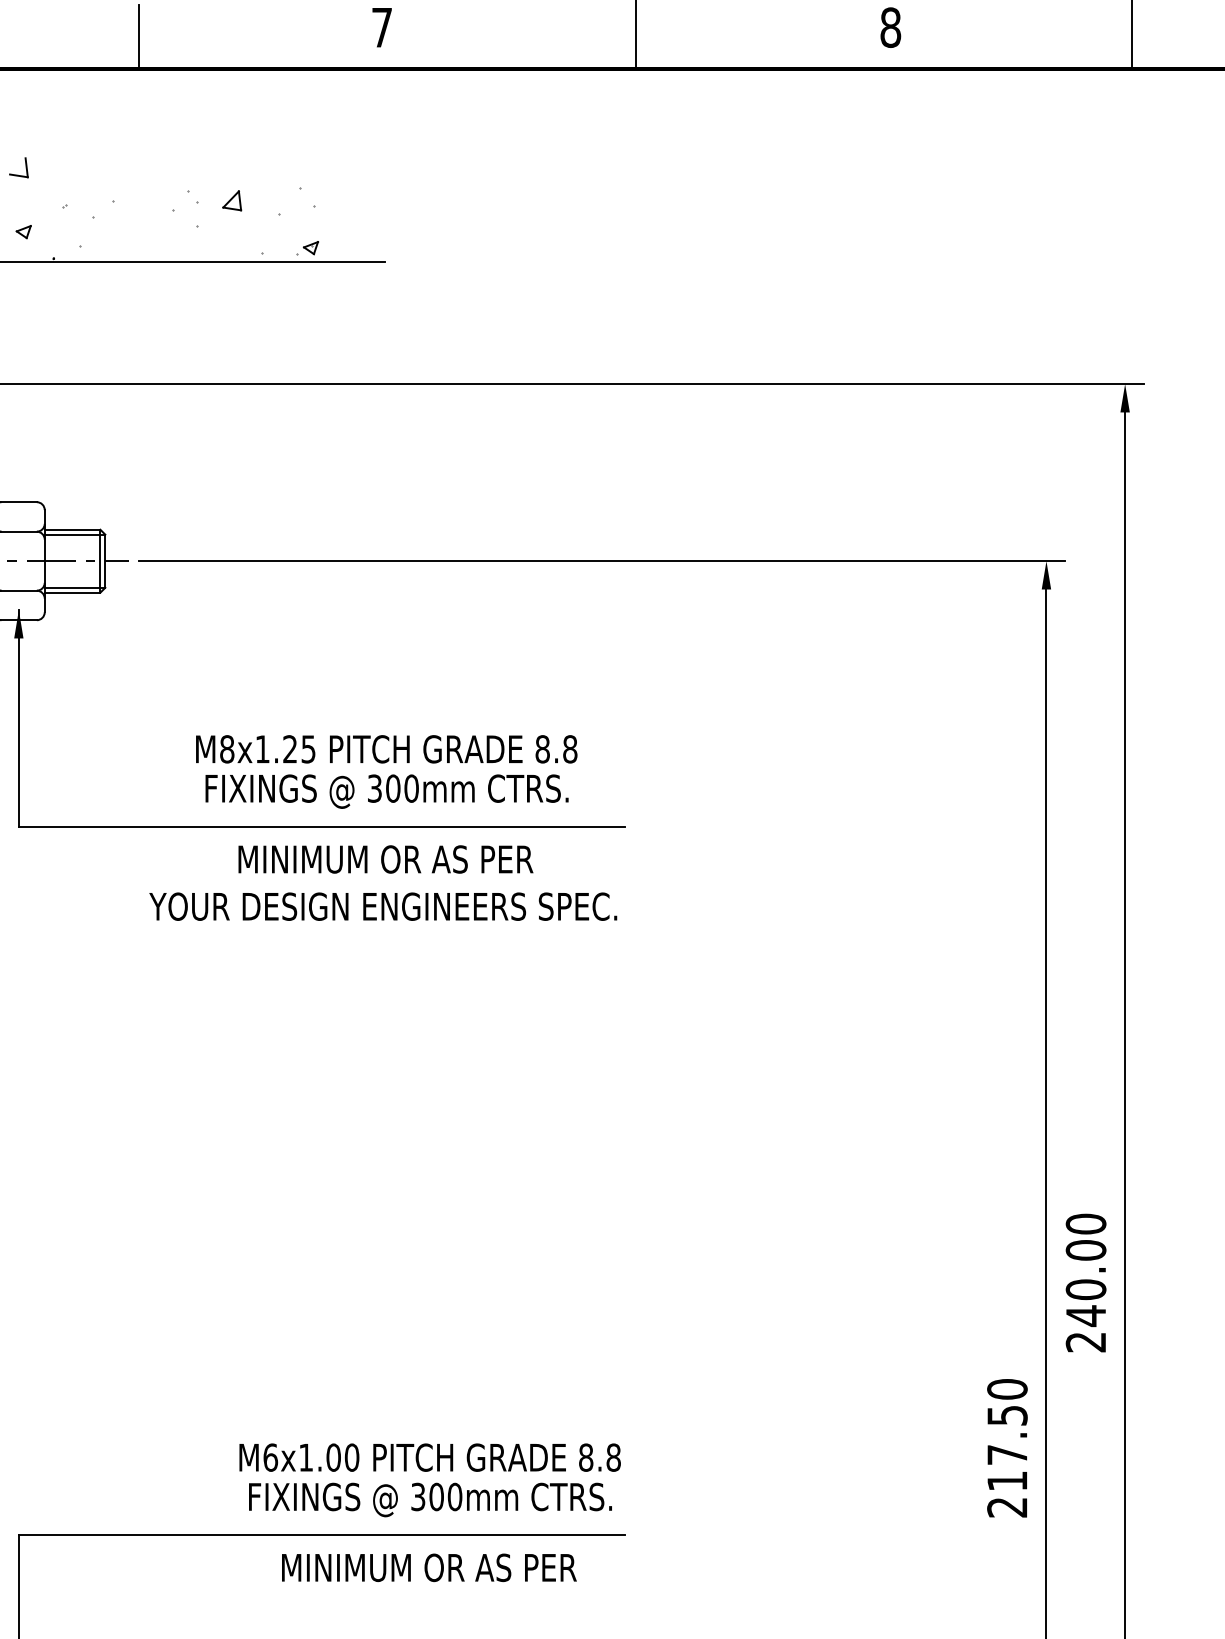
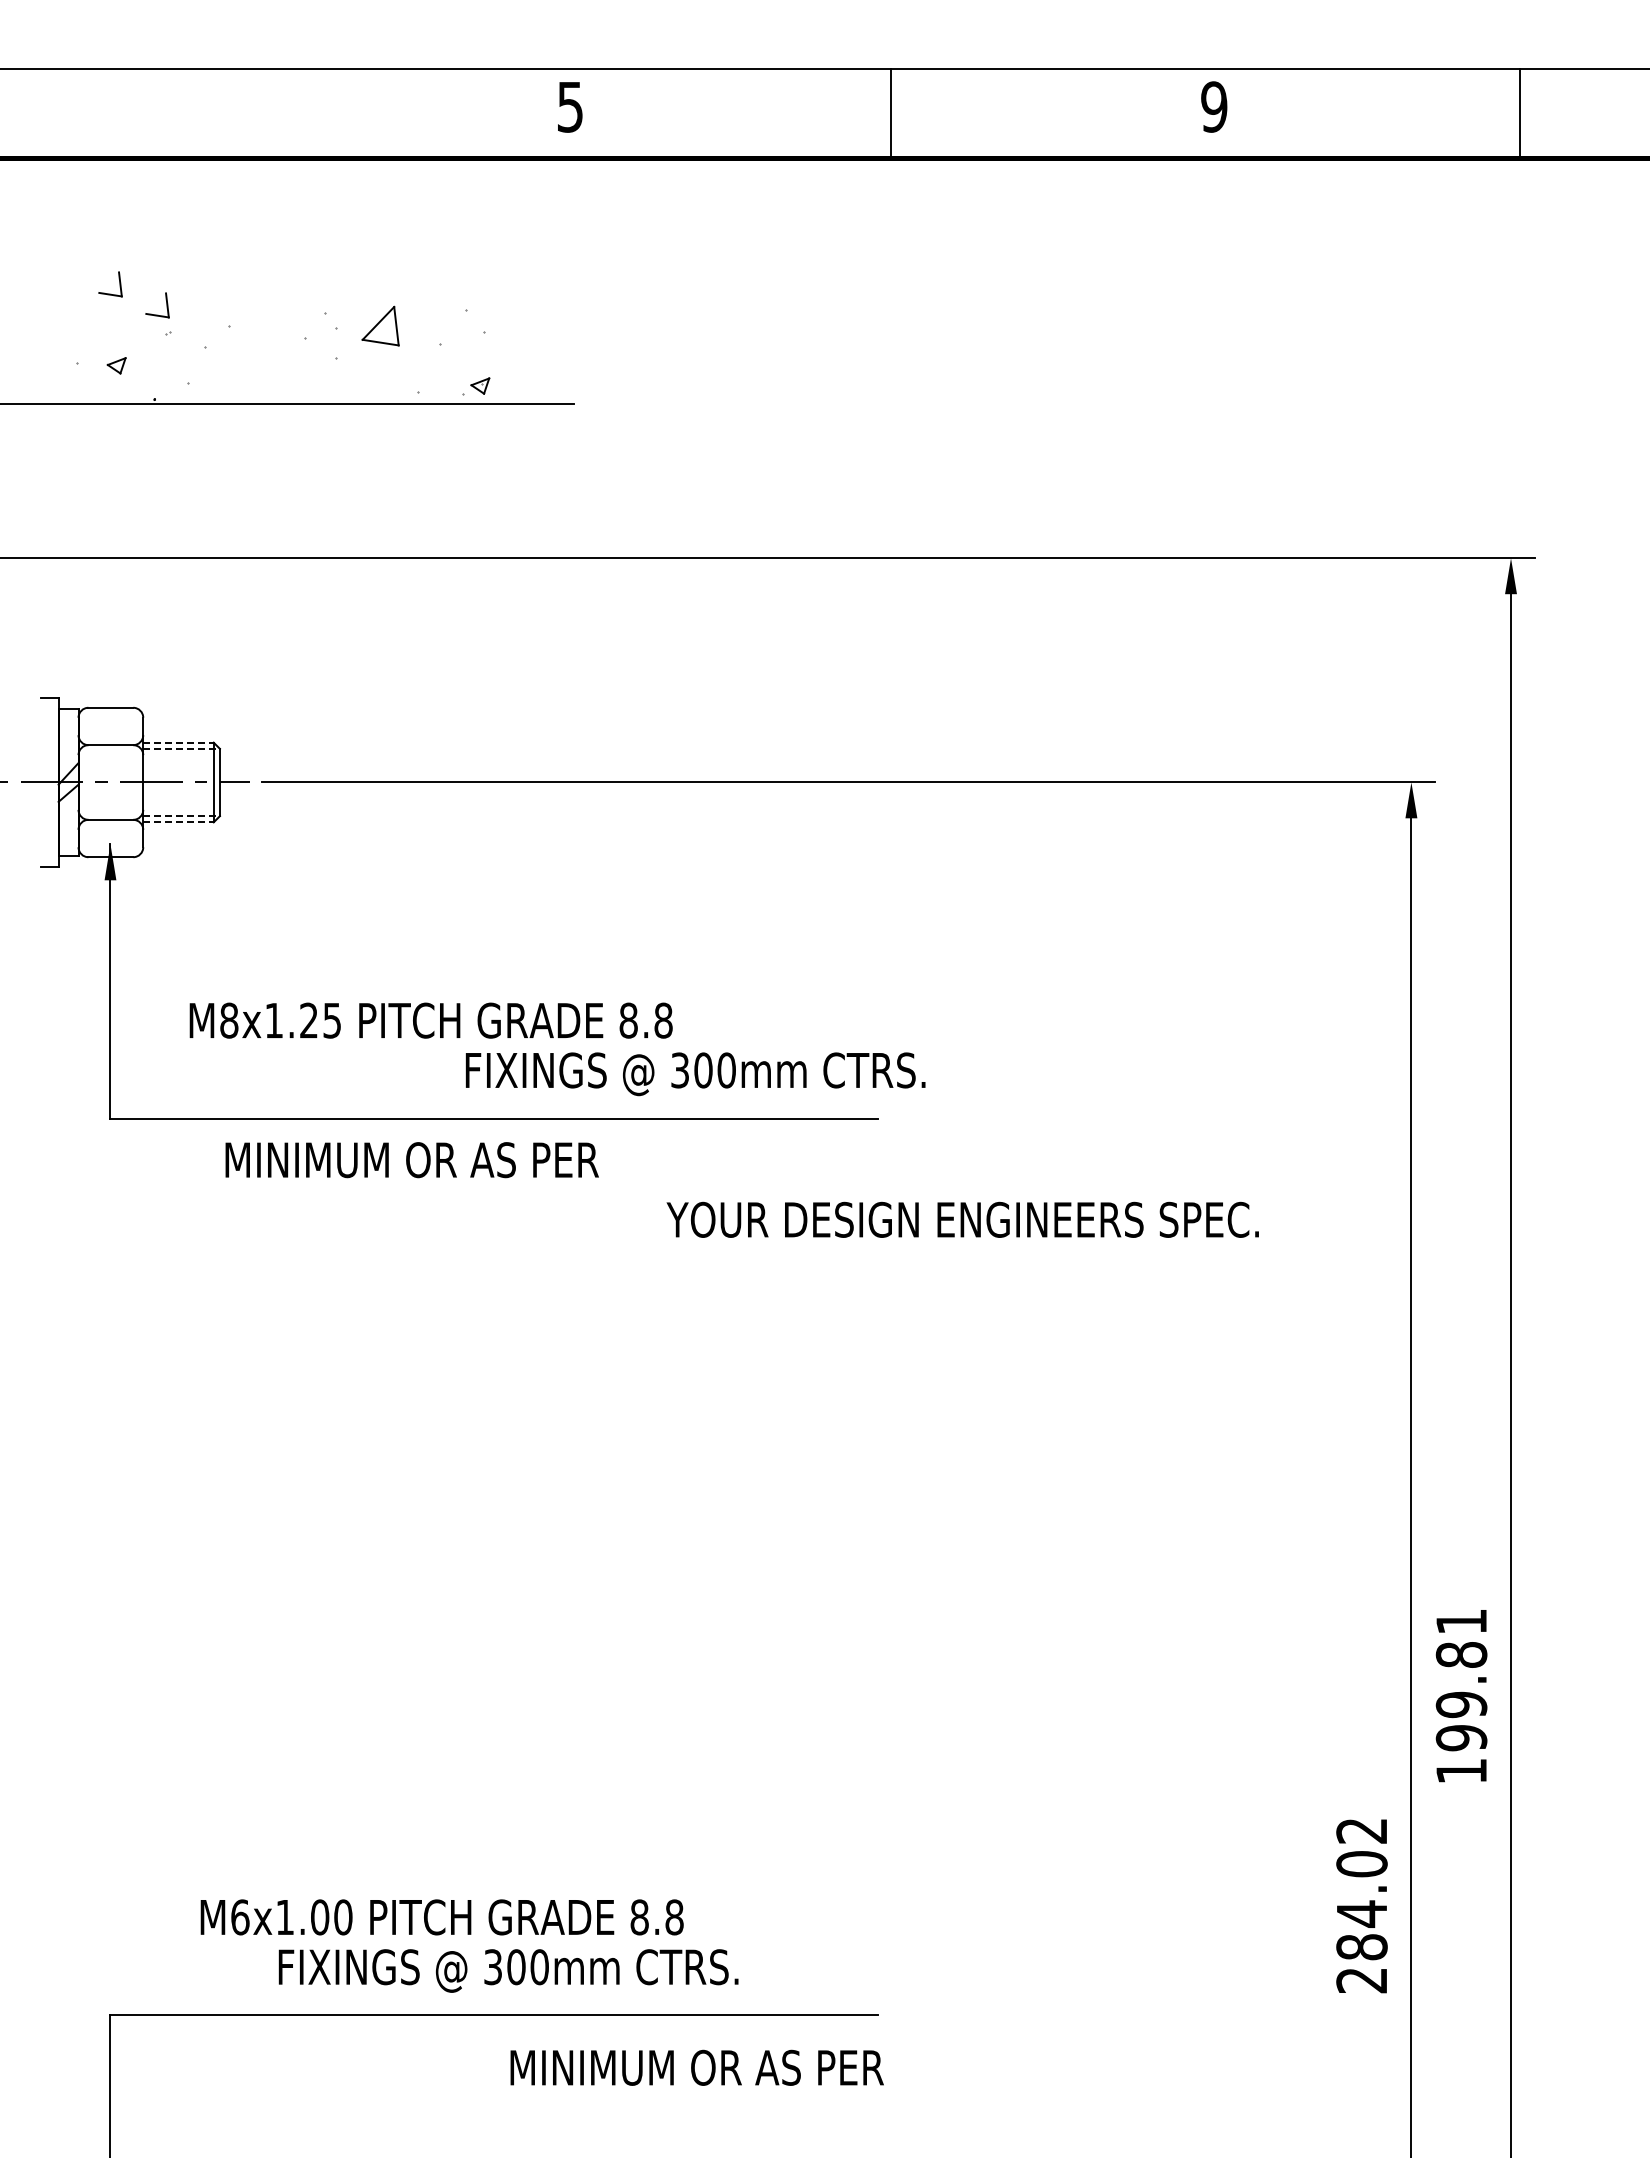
text: (890, 27) -> (1214, 106), 8 -> 9
text: (382, 28) -> (570, 107), 7 -> 5
line: (139, 36) -> (263, 118), removed
part: (63, 184) -> (166, 305), added
part: (232, 201) -> (380, 326), size x1.6
line: (73, 529) -> (179, 742), solid -> dashed
line: (75, 534) -> (182, 748), solid -> dashed
line: (75, 588) -> (182, 816), solid -> dashed
line: (73, 592) -> (179, 822), solid -> dashed
text: (386, 749) -> (430, 1020), moved
text: (386, 791) -> (695, 1074), moved
text: (385, 859) -> (411, 1160), moved
text: (383, 906) -> (962, 1219), moved
text: (1086, 1282) -> (1461, 1695), 240.00 -> 199.81
text: (1007, 1434) -> (1361, 1888), 217.50 -> 284.02
text: (429, 1457) -> (441, 1917), moved
text: (430, 1499) -> (508, 1970), moved
text: (428, 1567) -> (696, 2067), moved

